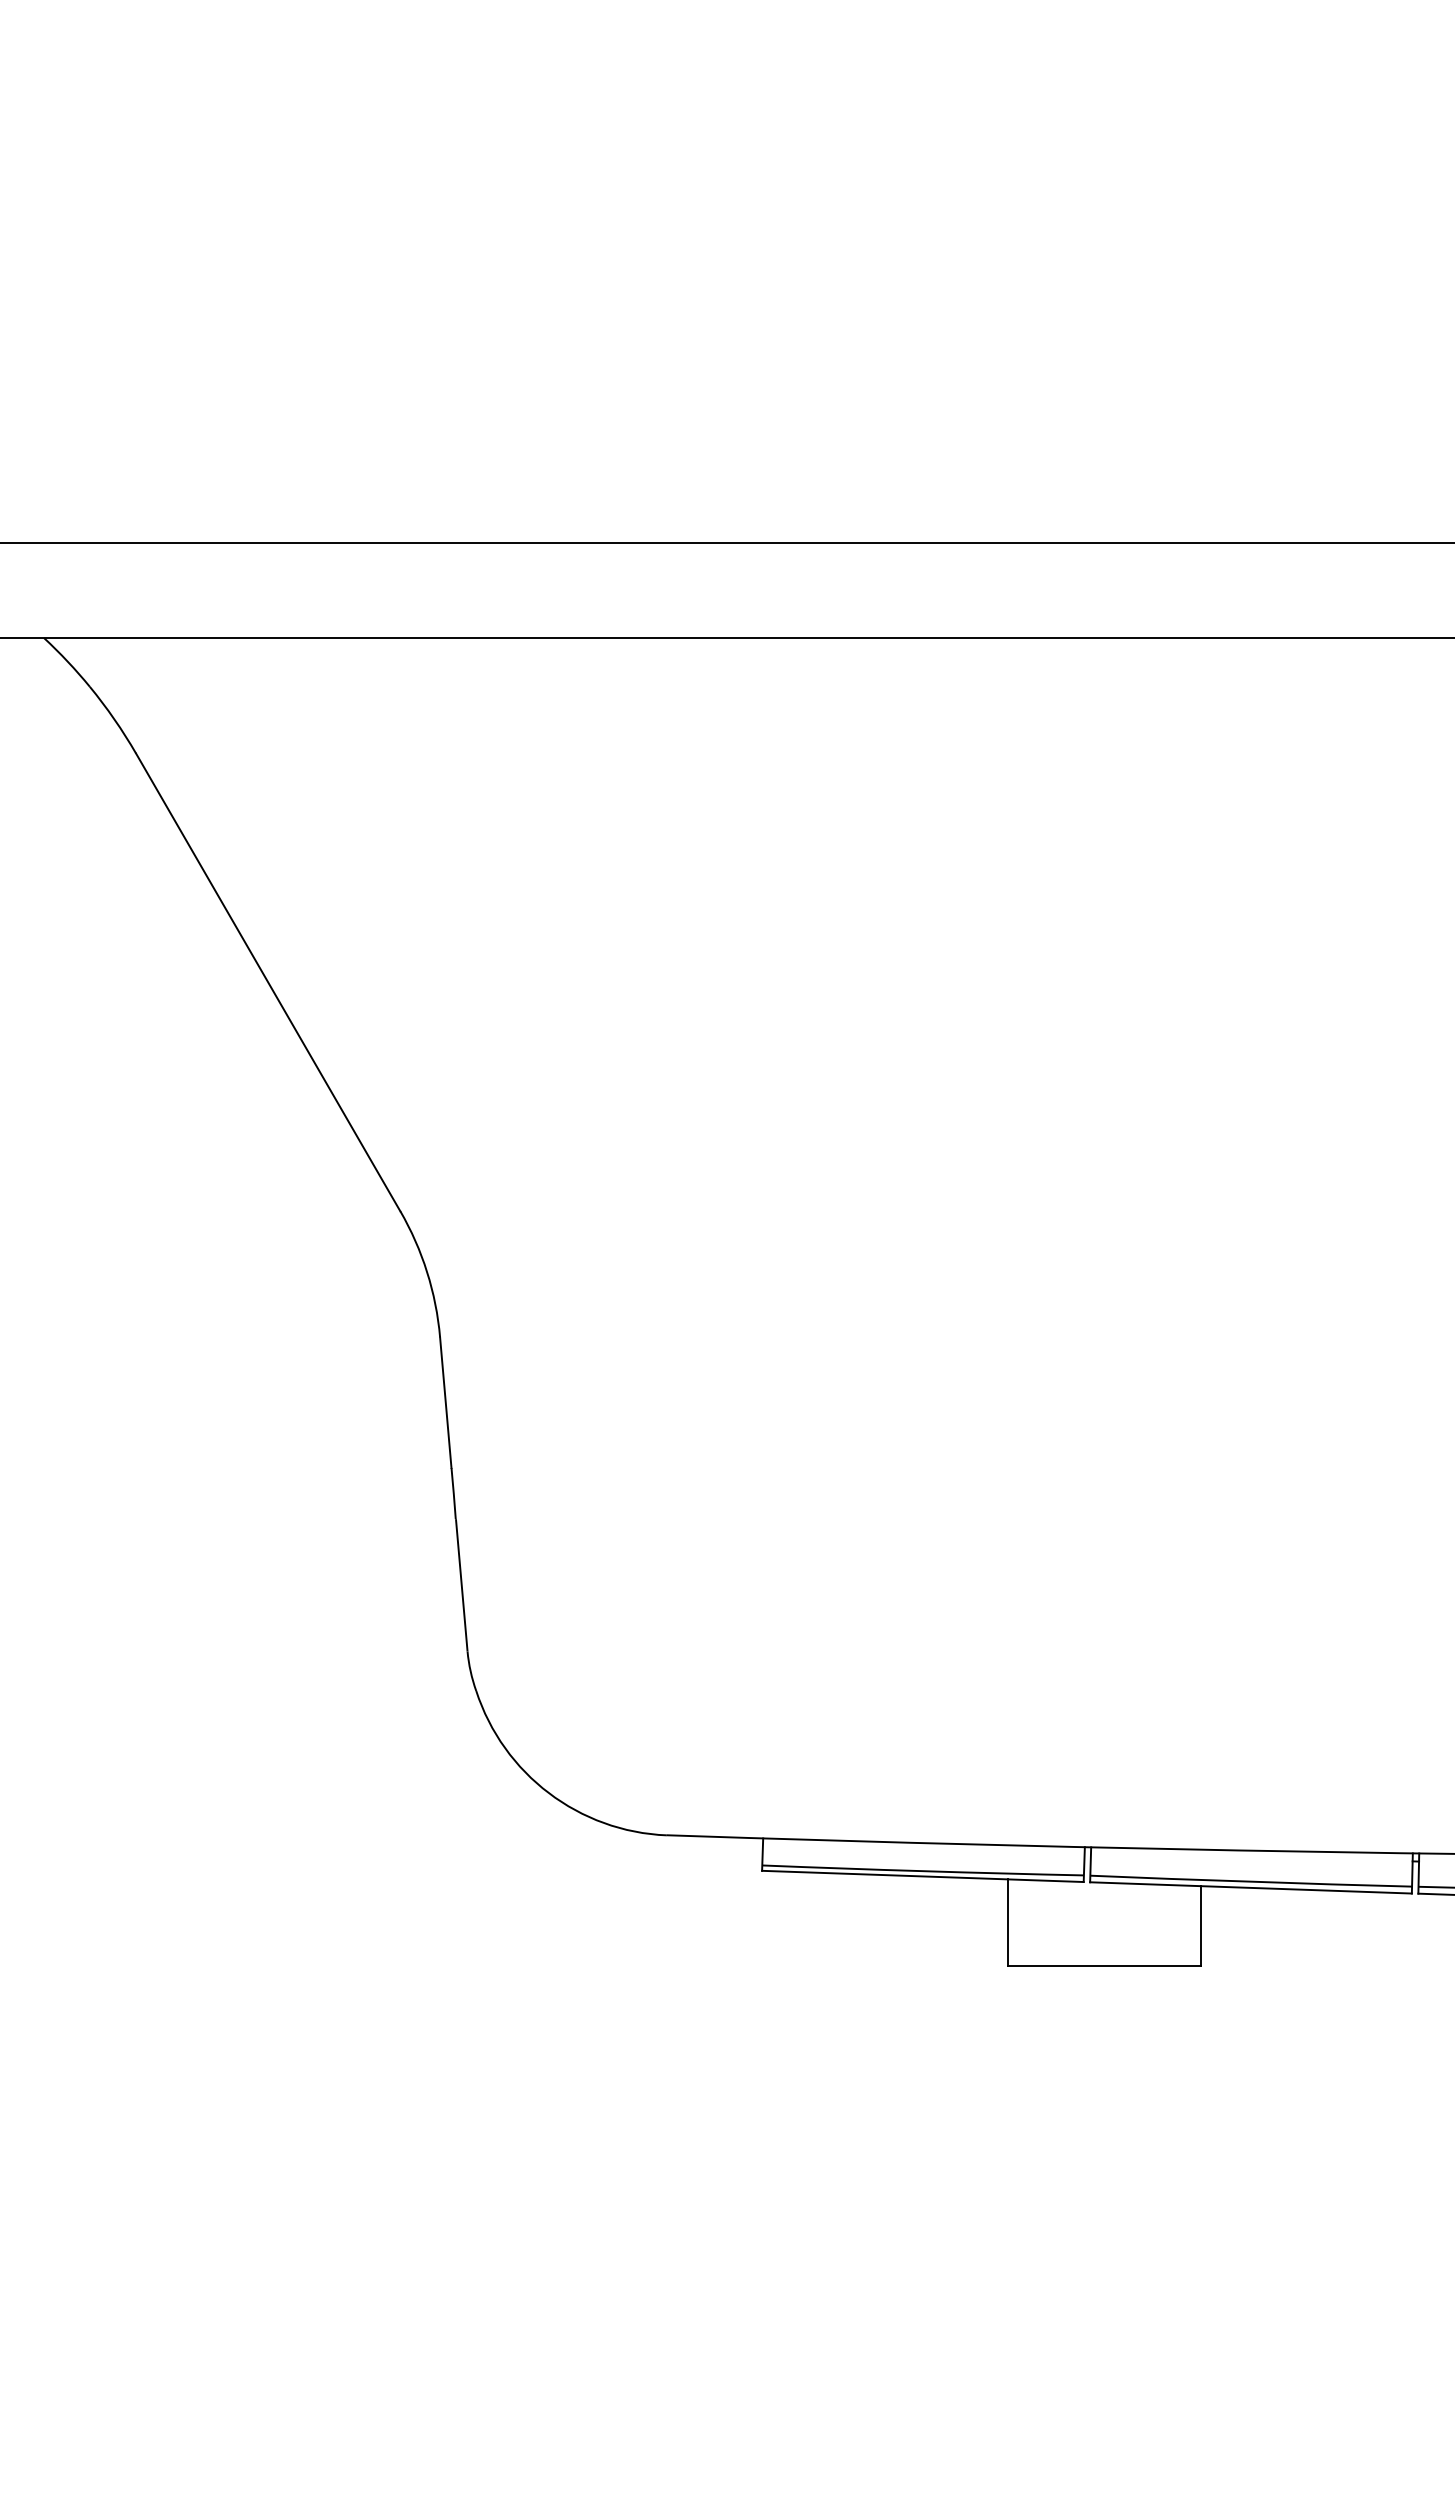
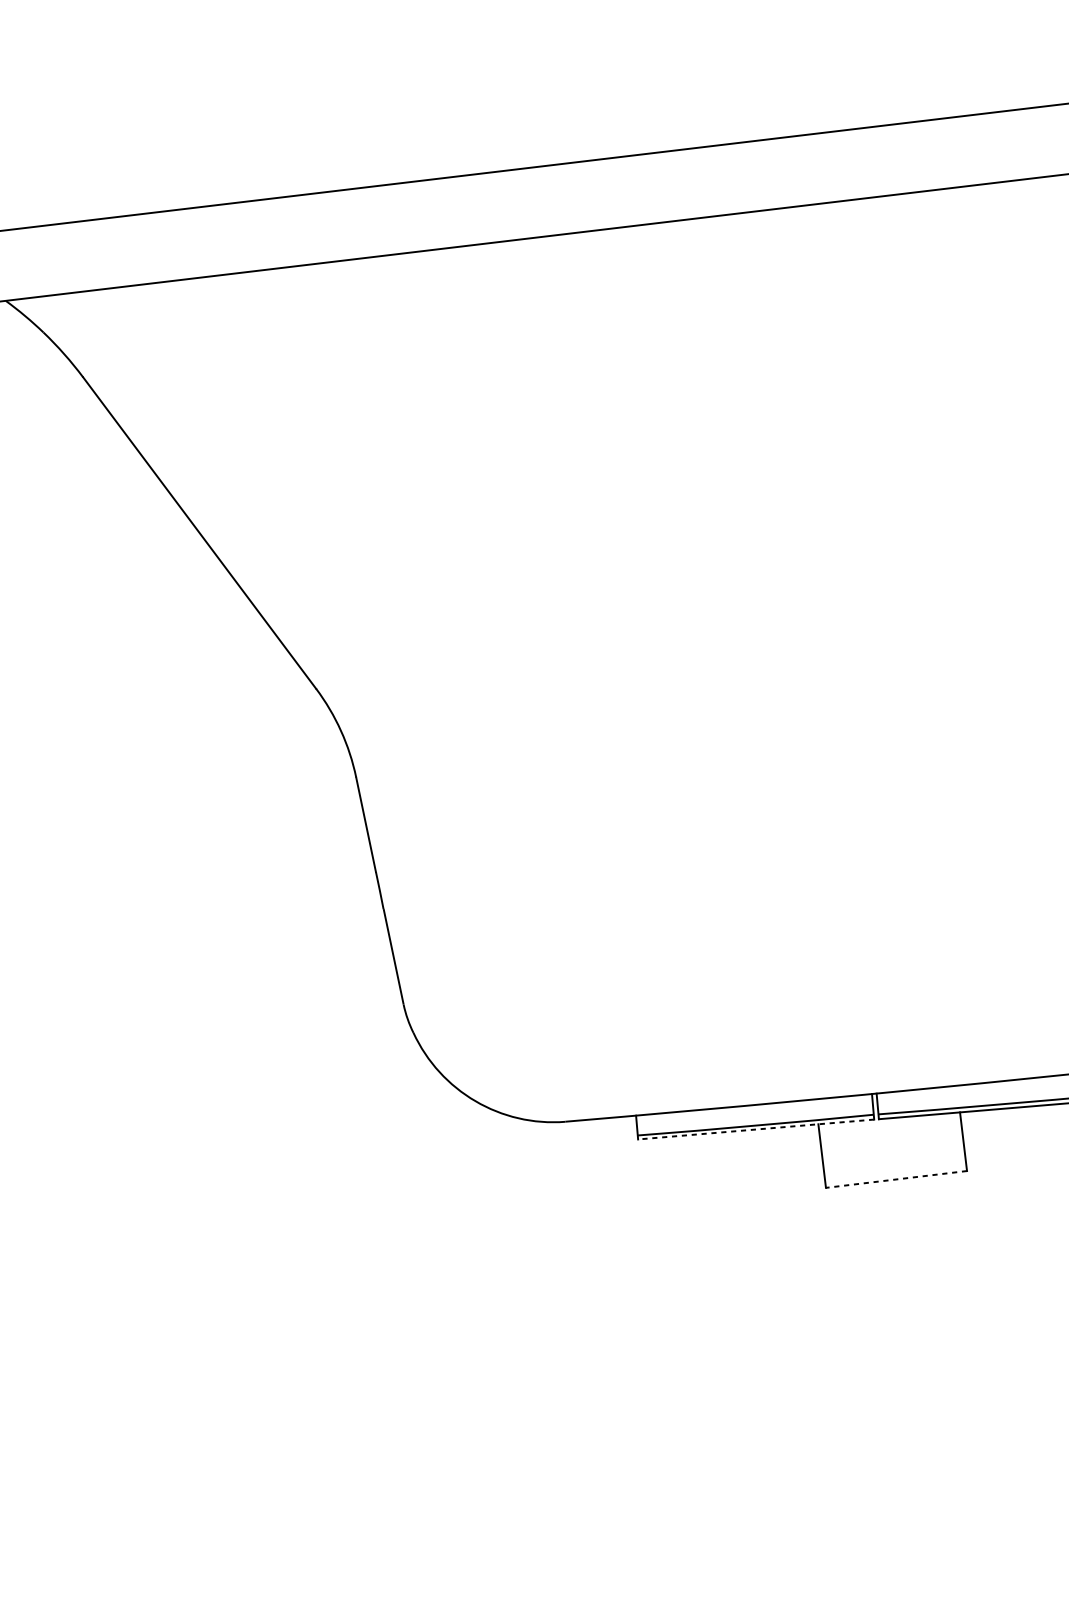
line: (922, 1876) -> (755, 1129), solid -> dashed
line: (1103, 1966) -> (896, 1179), solid -> dashed

